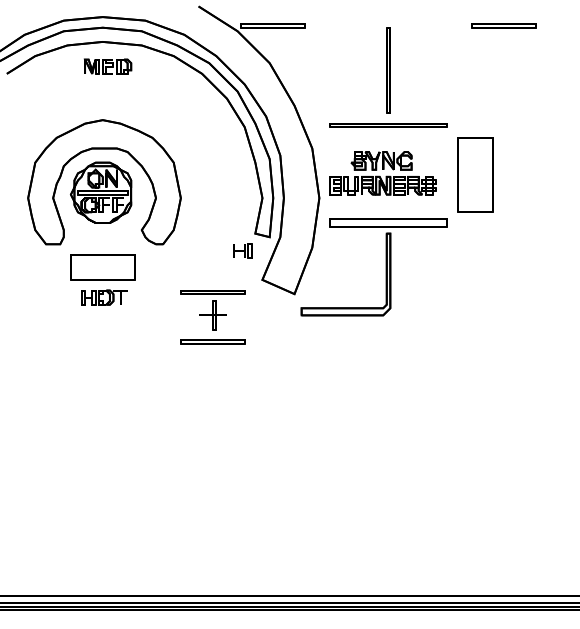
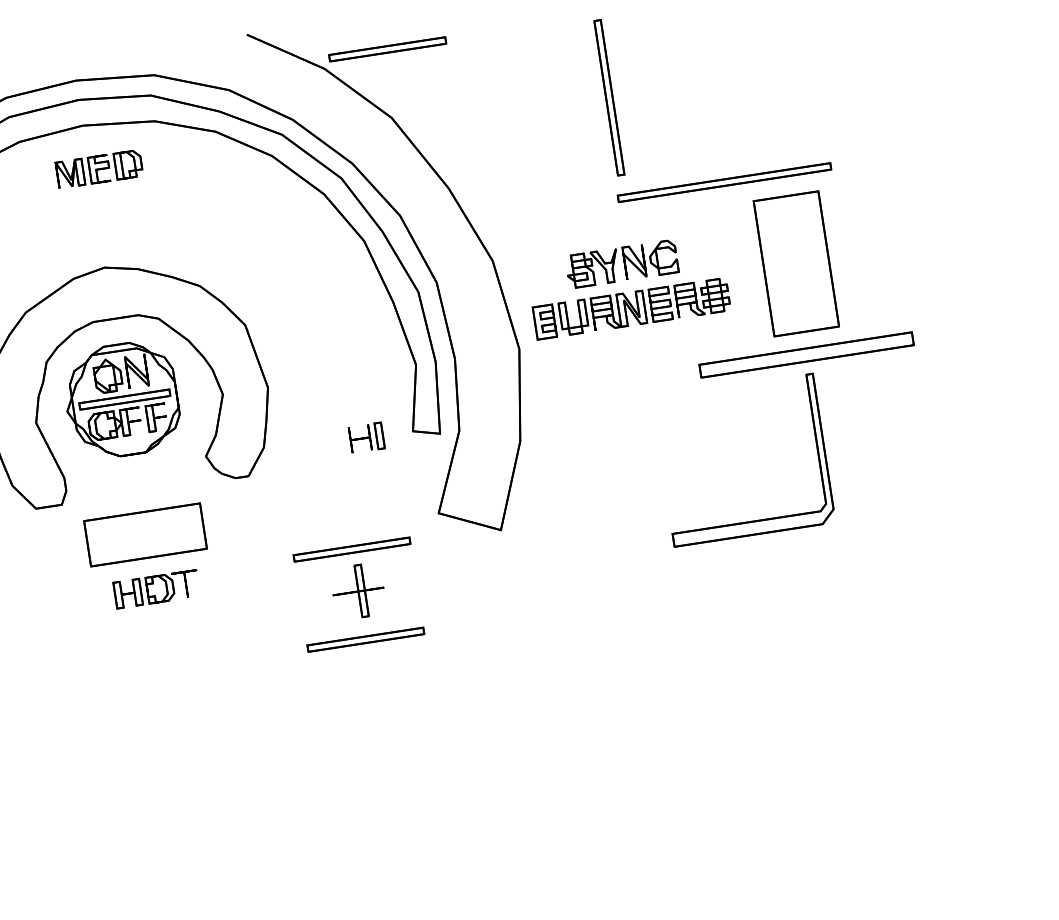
line: (388, 124) -> (724, 180), moved
part: (242, 250) -> (365, 436), moved
part: (385, 267) -> (813, 436), moved

